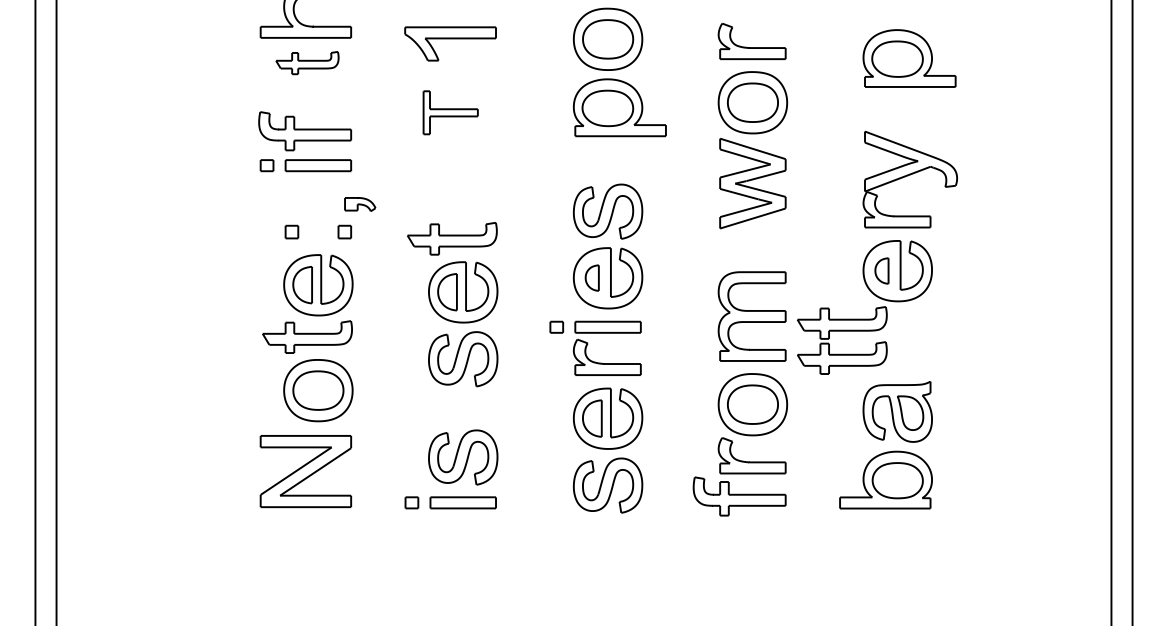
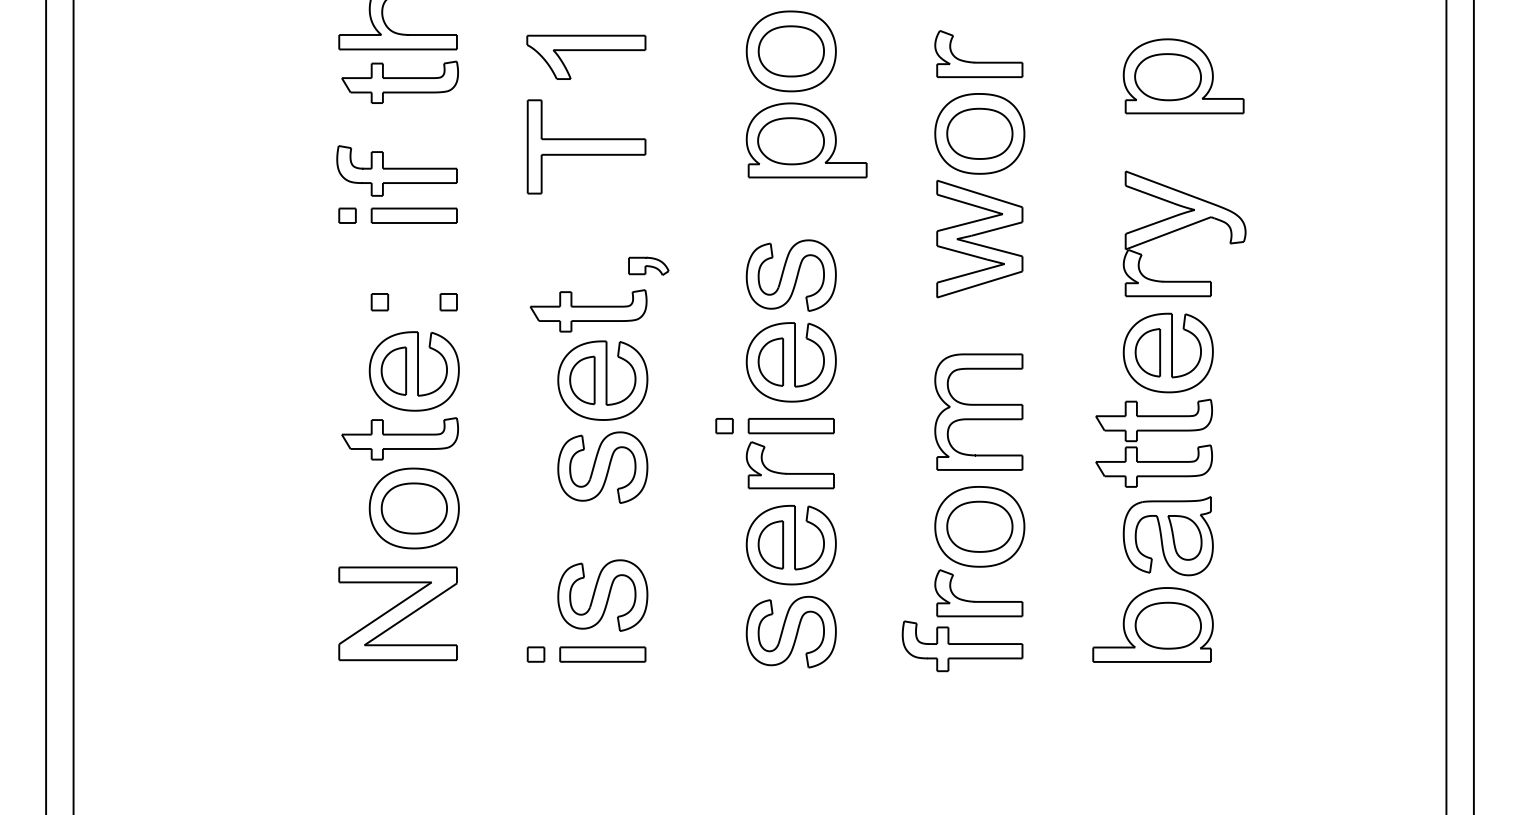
part: (306, 62) -> (399, 81), size x1.43
part: (450, 112) -> (586, 146), size x1.67
part: (360, 203) -> (648, 265), moved
part: (881, 270) -> (1147, 352), size x1.43
part: (592, 277) -> (770, 361), size x1.43
part: (841, 331) -> (1153, 431), moved

